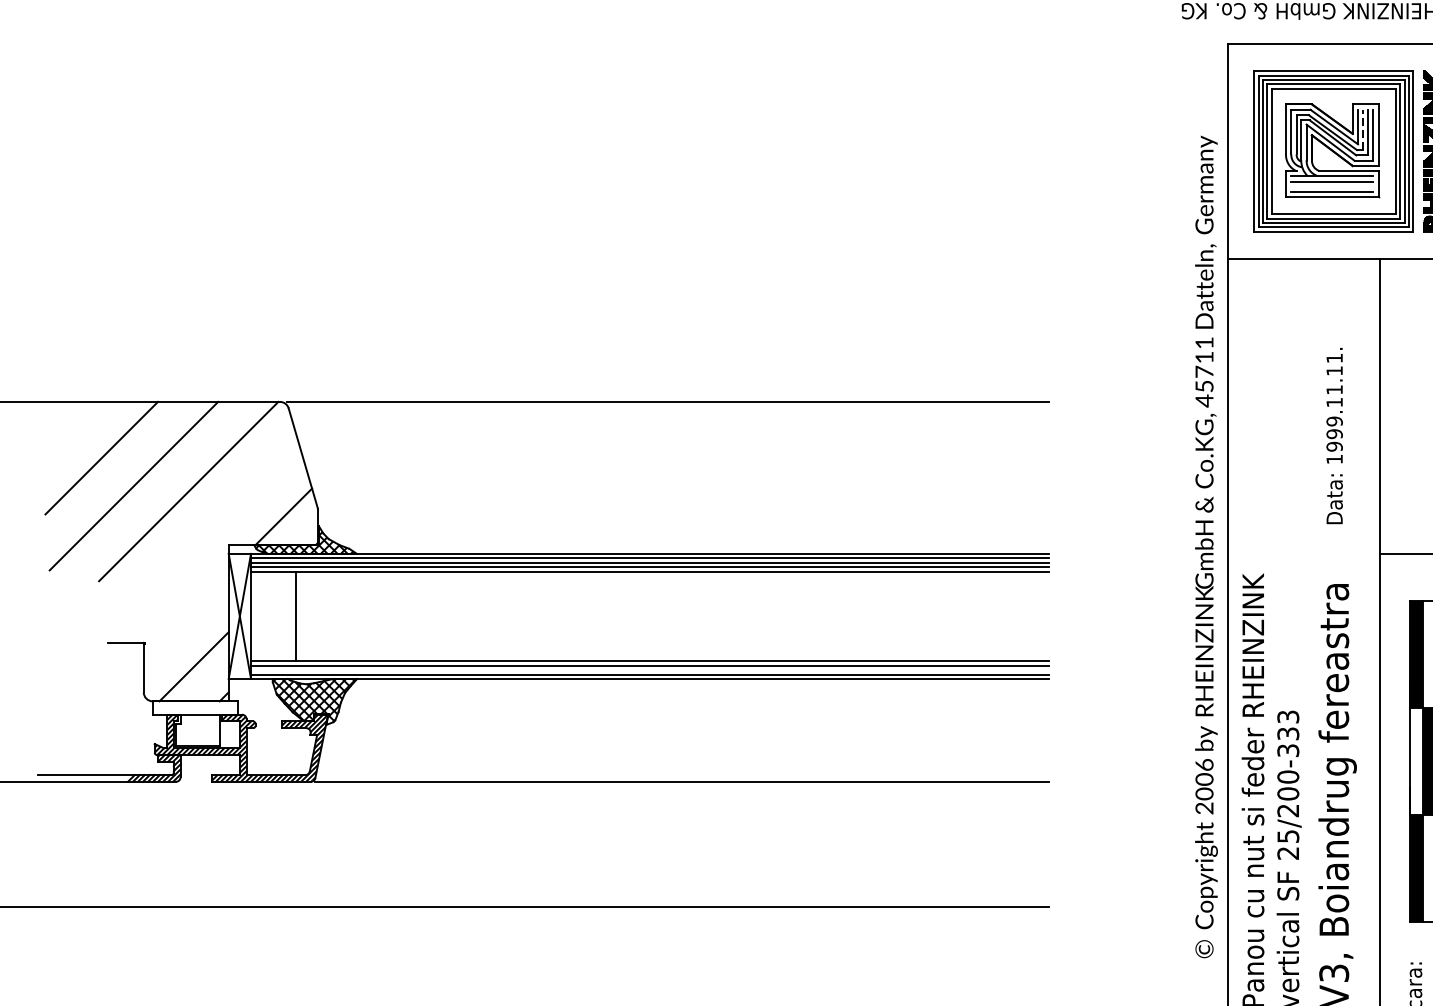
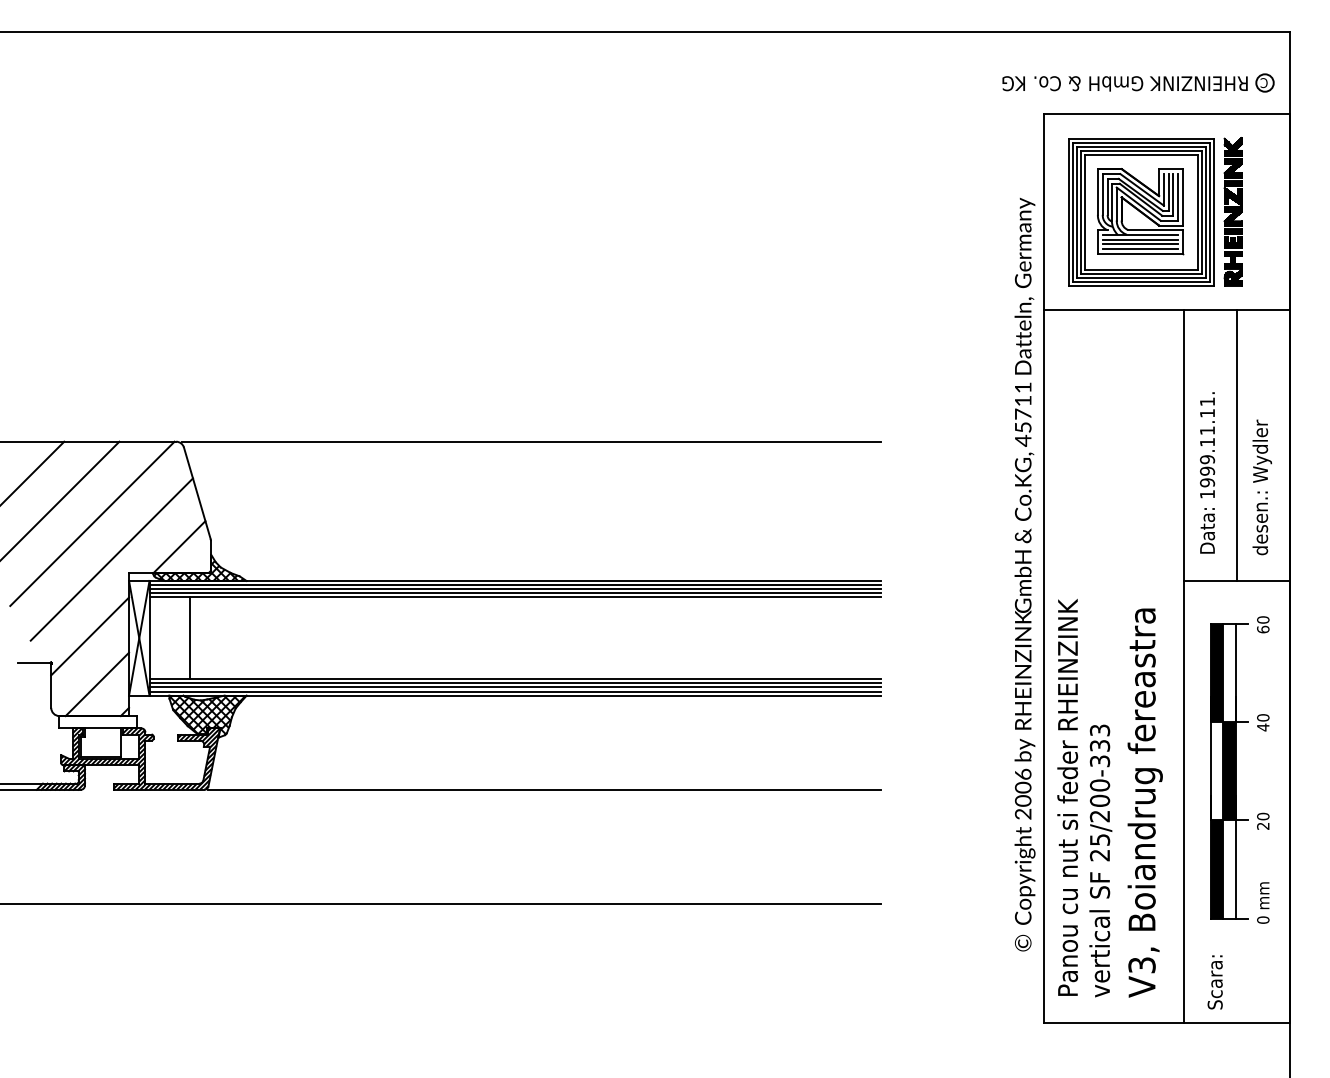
line: (1363, 128) -> (1168, 191), dashed -> solid
line: (1331, 186) -> (1139, 244), added
text: (1334, 435) -> (1207, 472), moved
line: (209, 530) -> (111, 559), added
line: (186, 614) -> (90, 636), added
line: (649, 670) -> (514, 687), added

